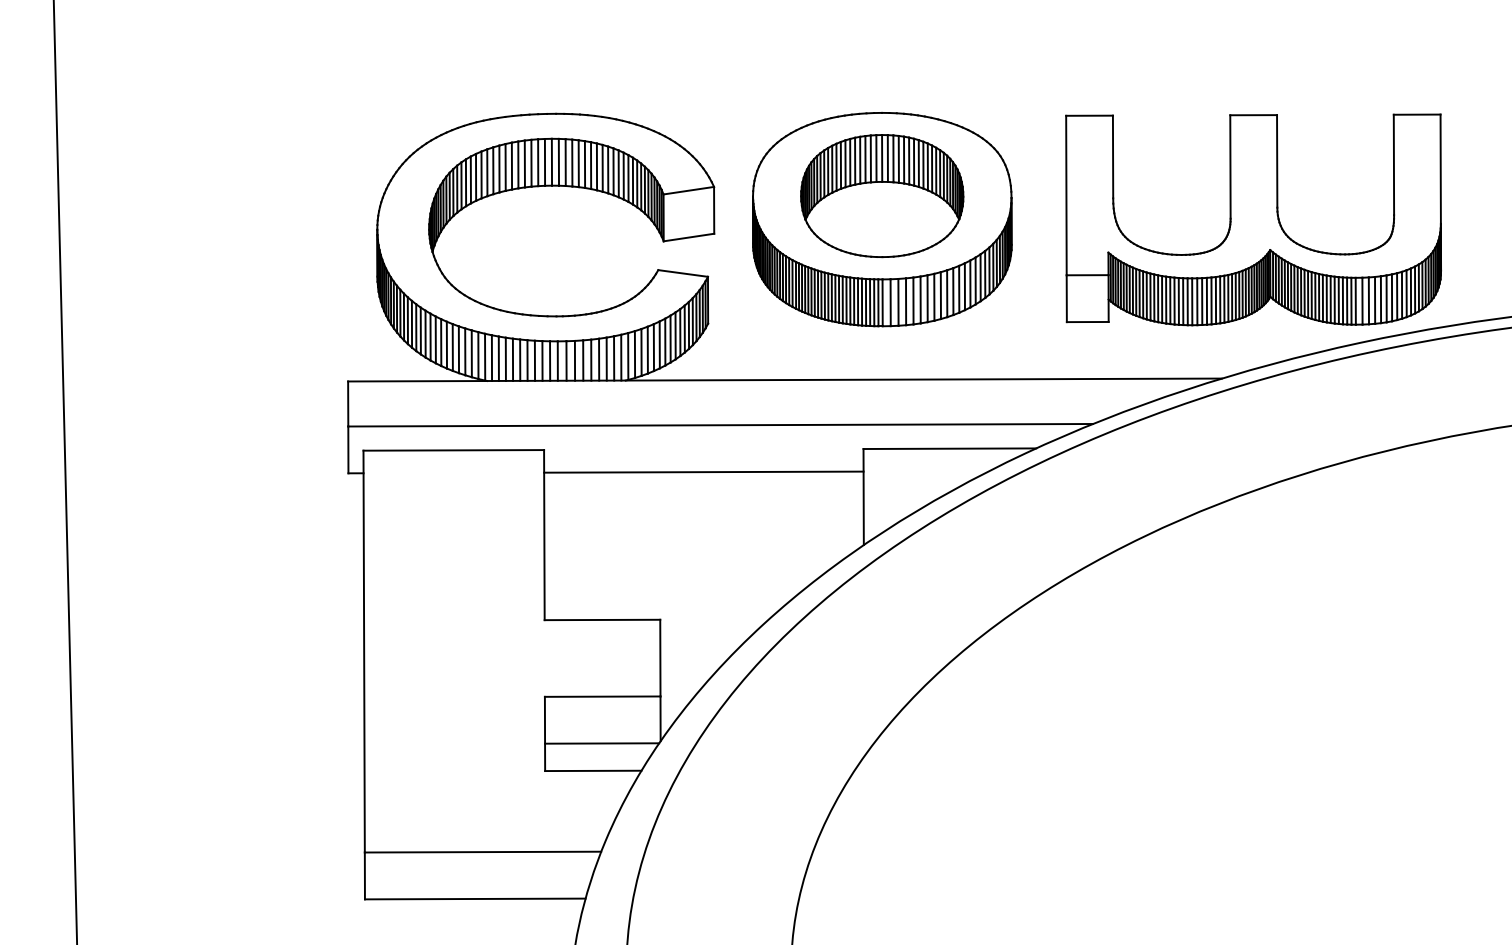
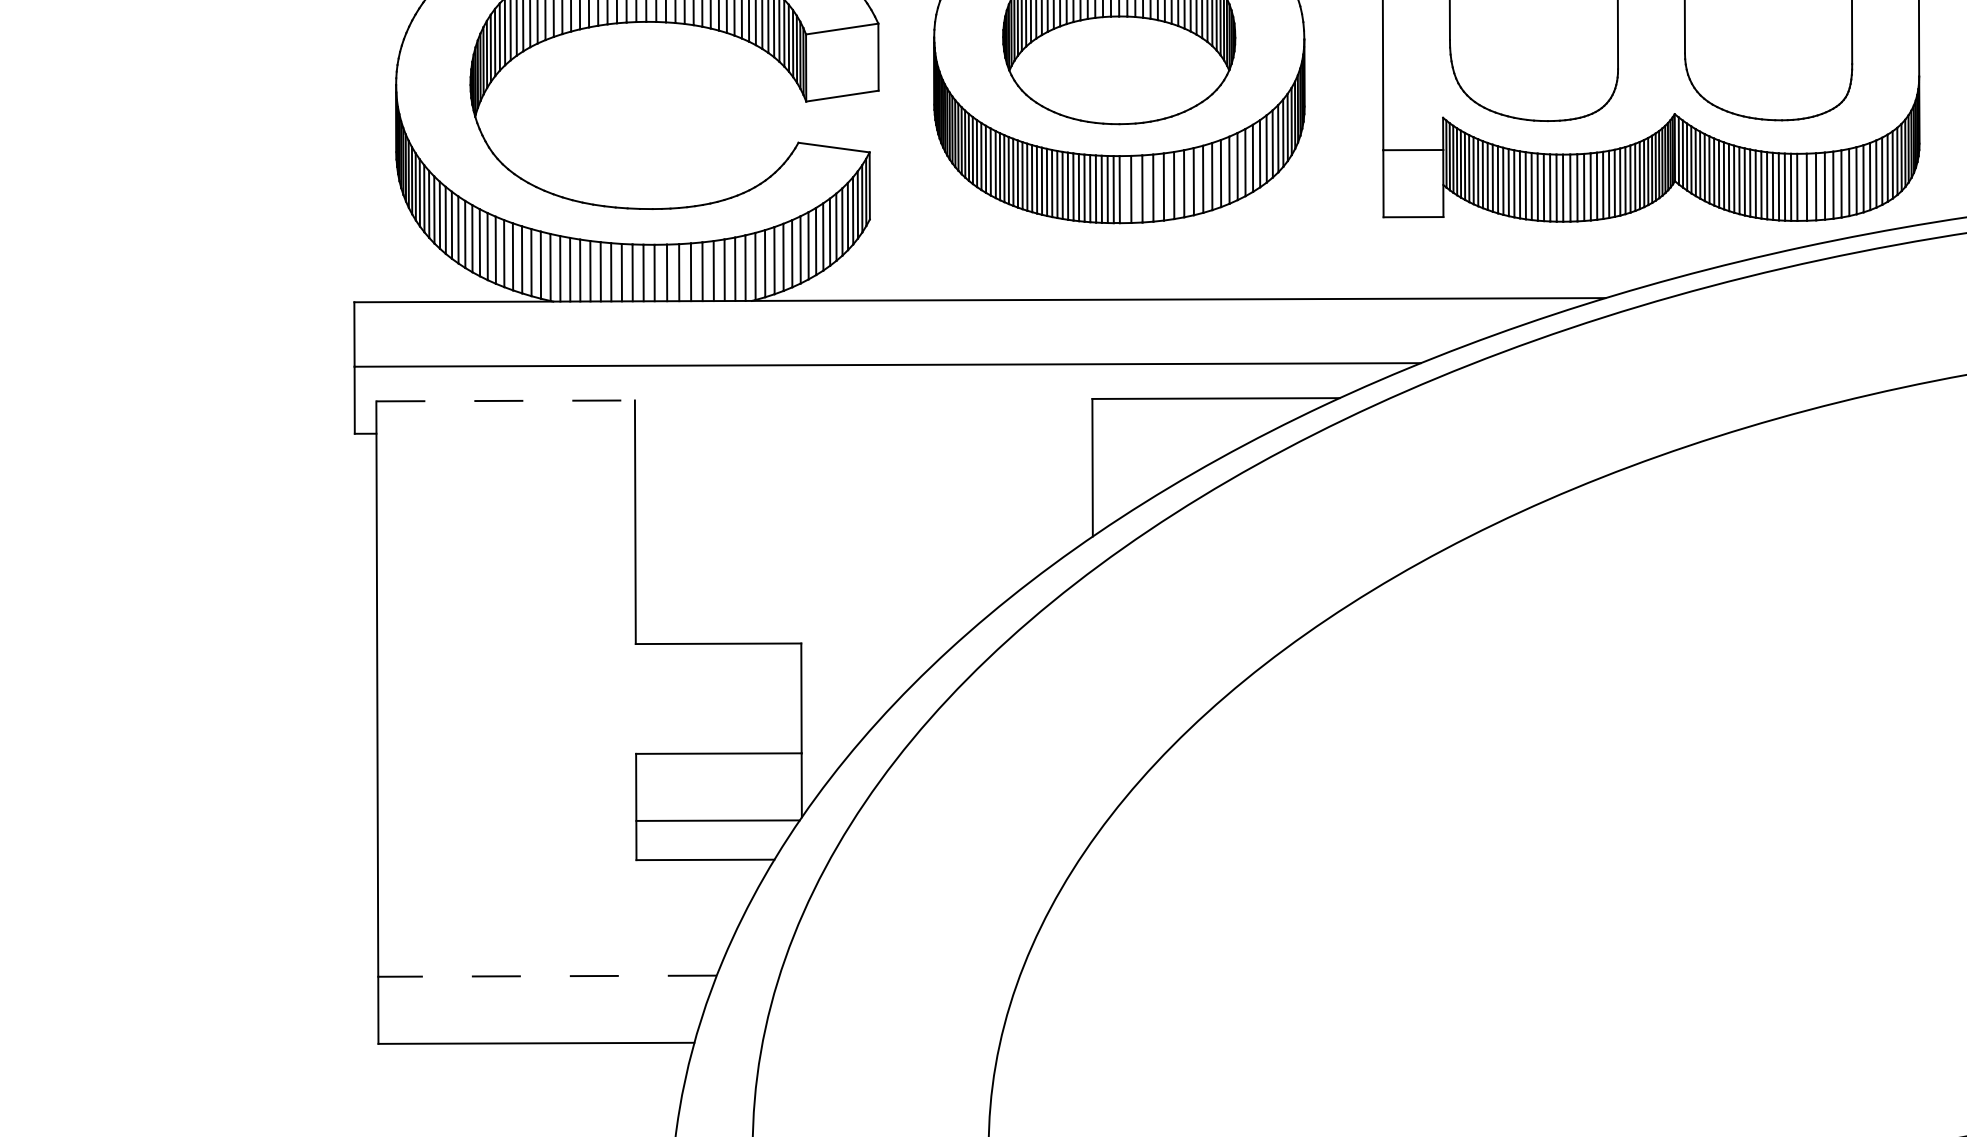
line: (454, 450) -> (506, 401), solid -> dashed
line: (703, 471) -> (863, 431), removed
line: (482, 852) -> (546, 976), solid -> dashed

